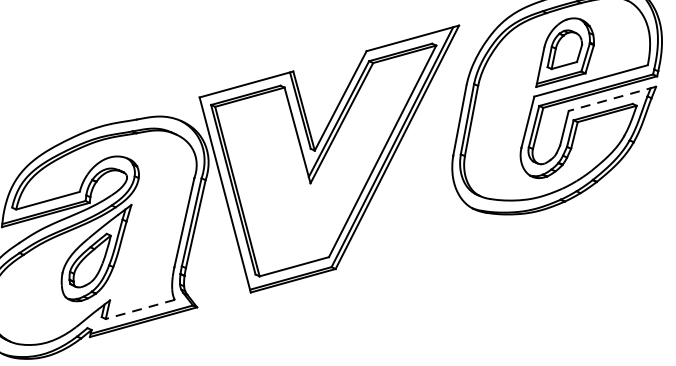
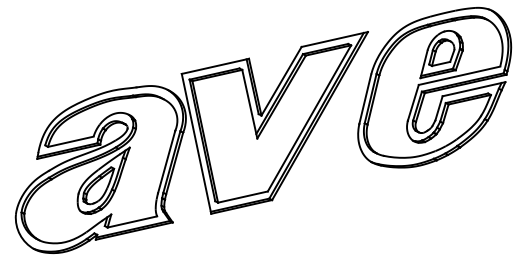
line: (611, 99) -> (473, 89), dashed -> solid
line: (139, 310) -> (131, 222), dashed -> solid

